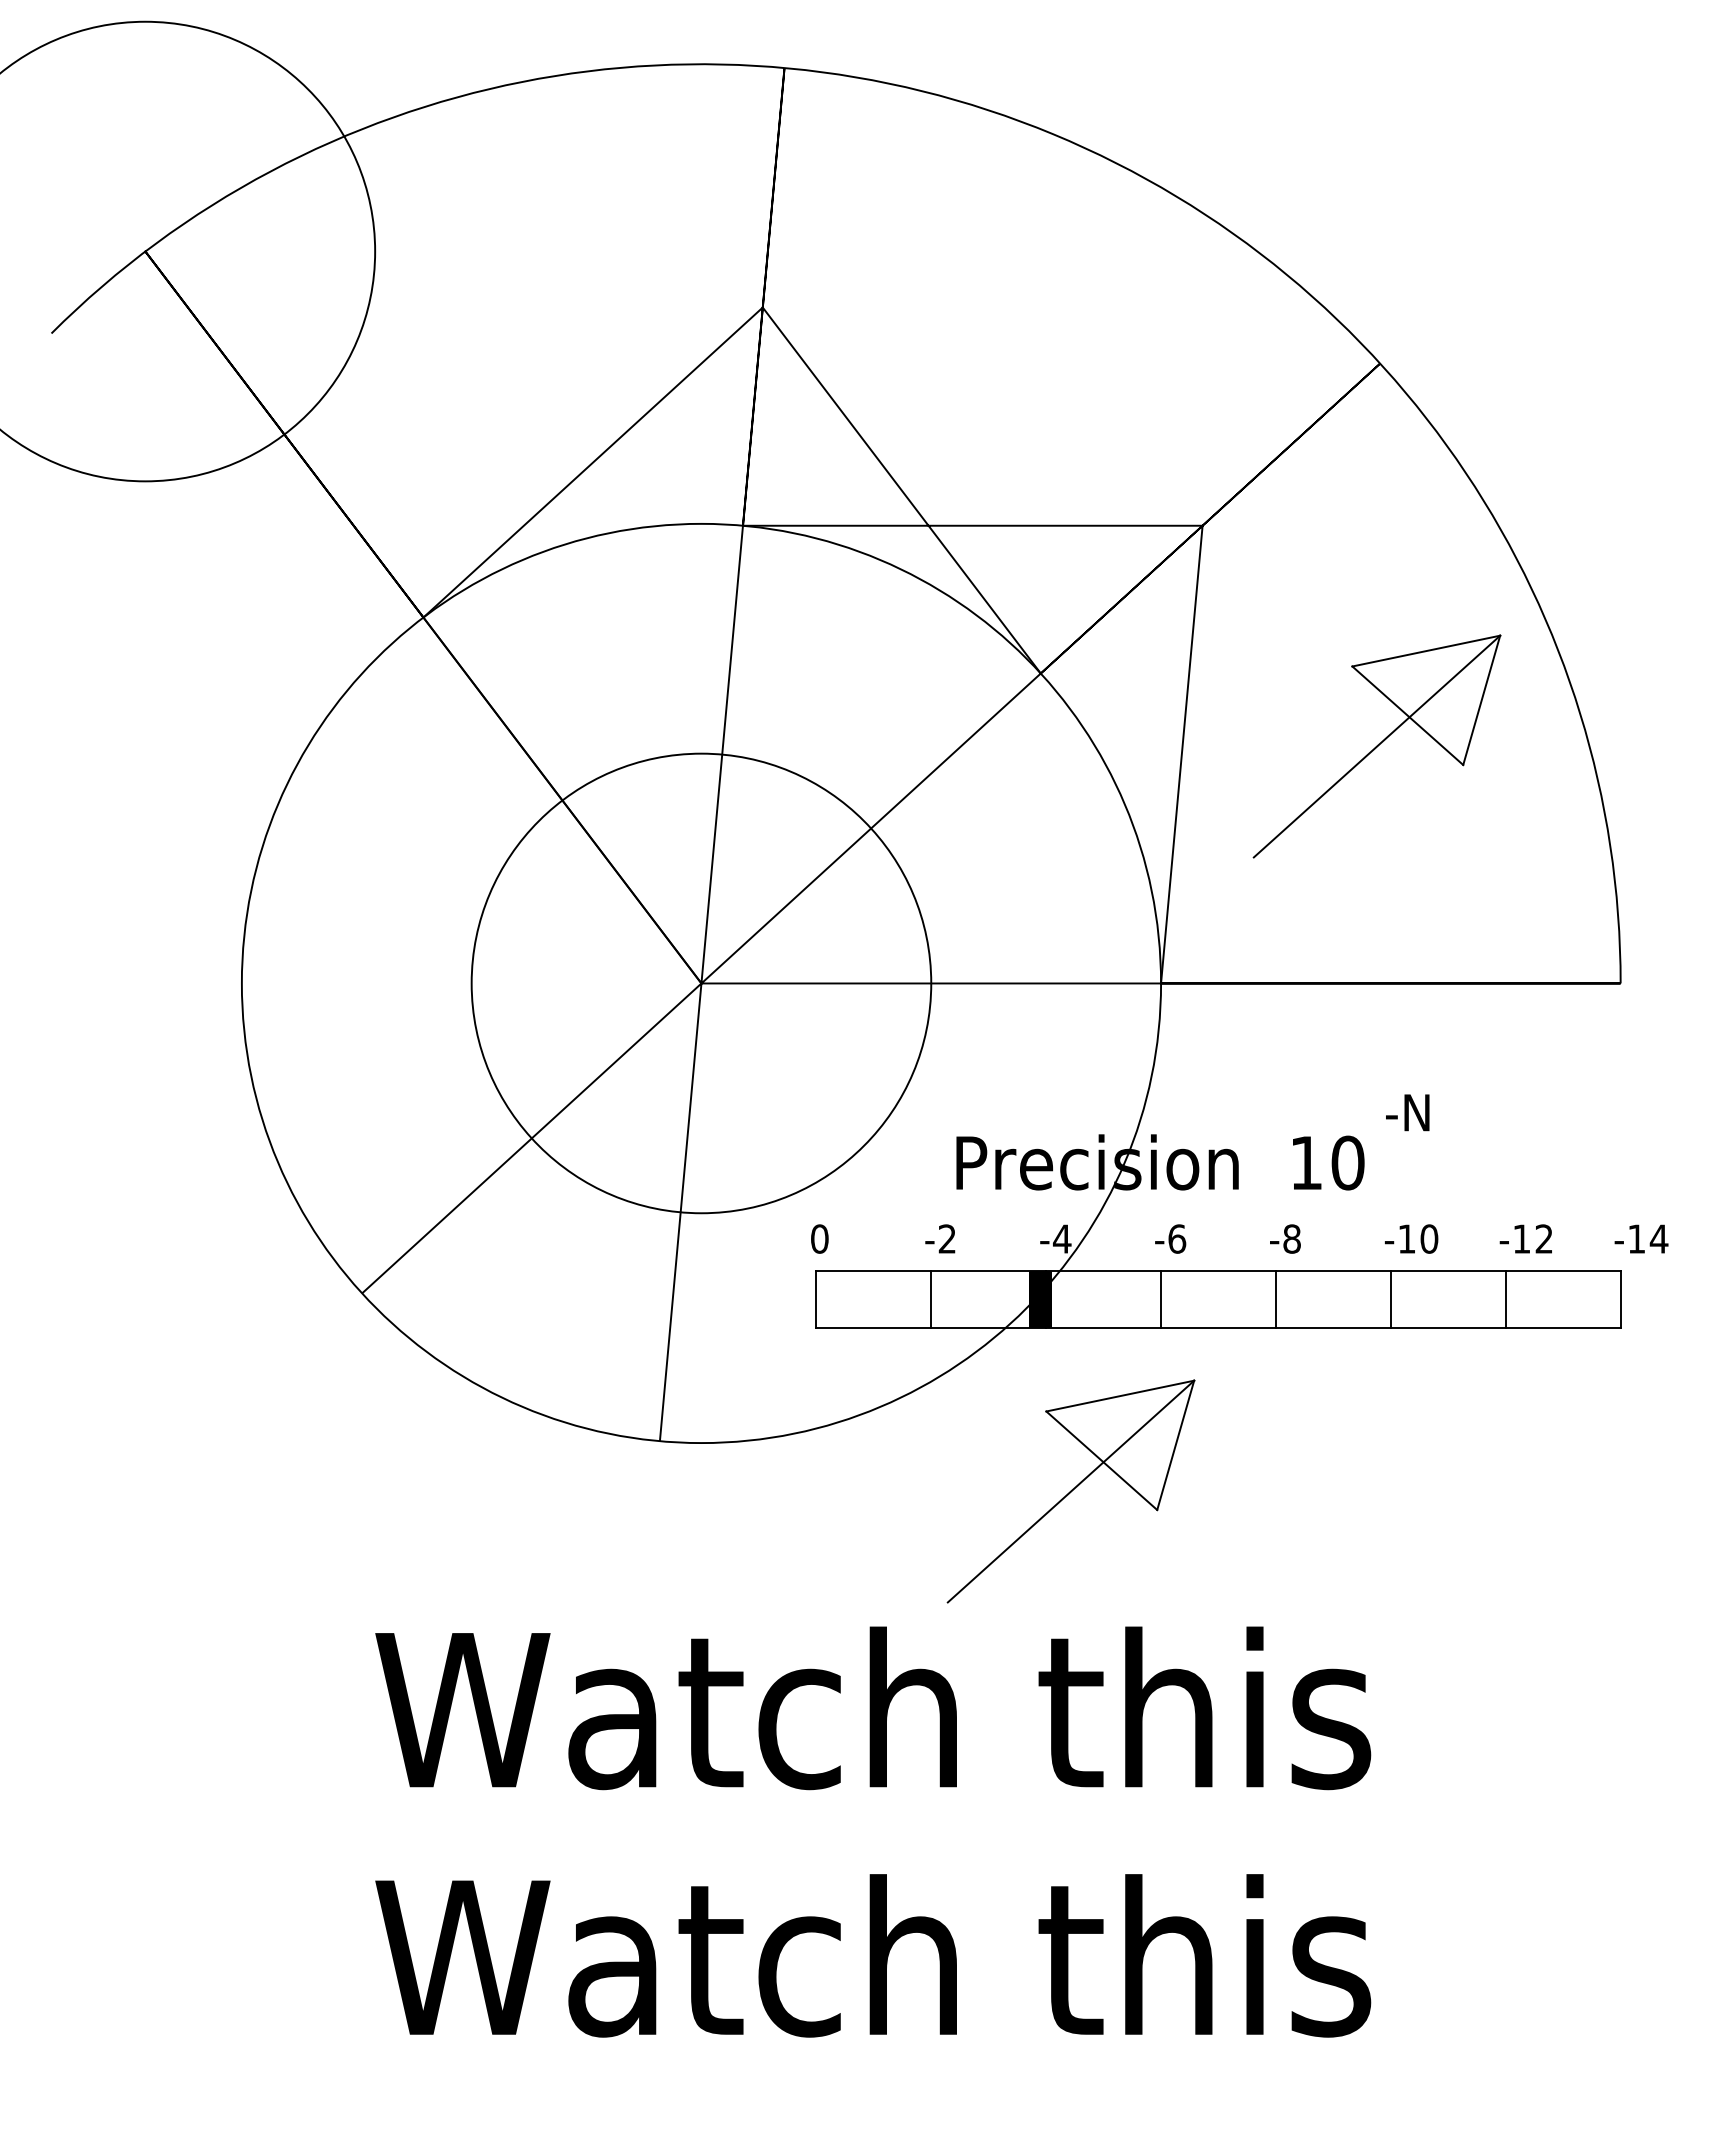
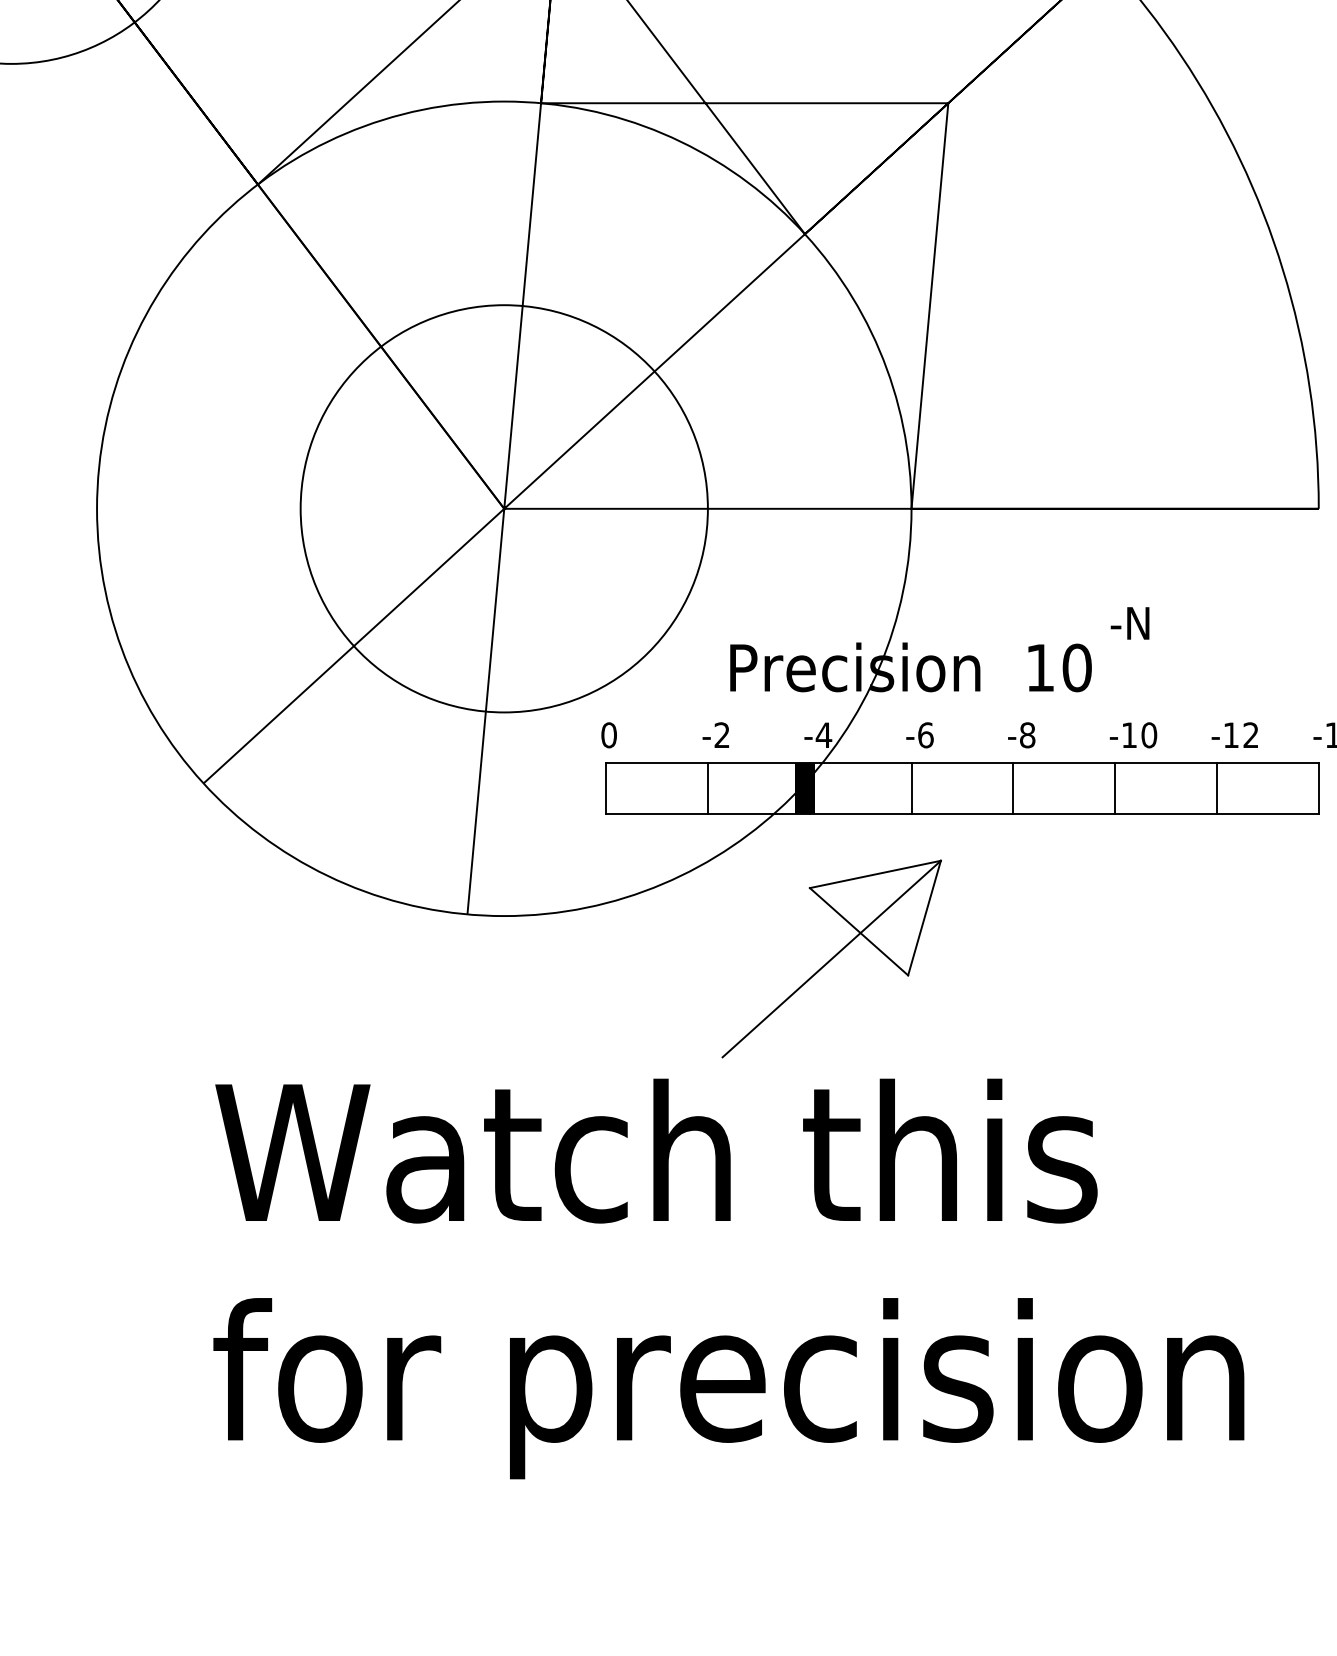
part: (1376, 746) -> (1102, 298), removed
text: (954, 1976) -> (728, 1388), Watch this -> for precision

